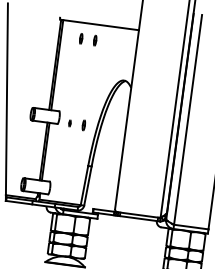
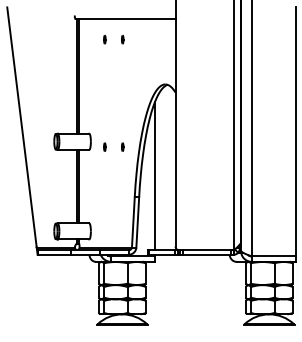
part: (80, 38) -> (104, 39), size x0.62
part: (95, 40) -> (122, 39), size x0.62
part: (83, 124) -> (122, 146), size x0.62
line: (106, 151) -> (155, 175), added

